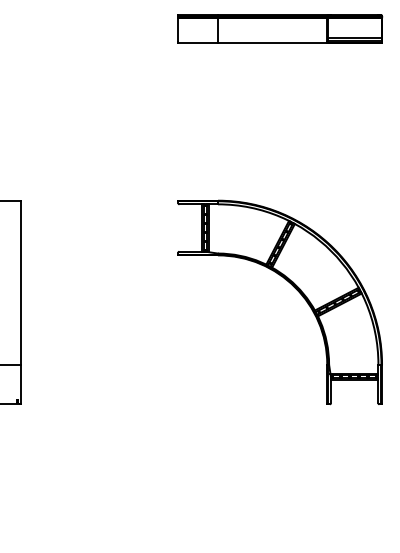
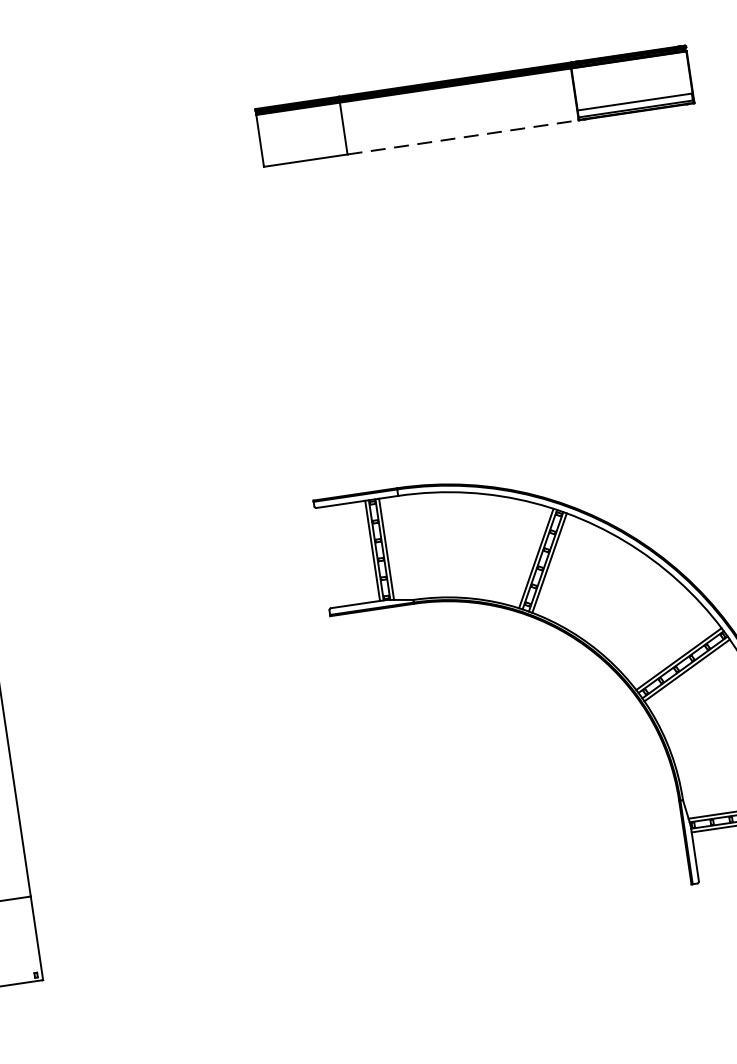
line: (272, 42) -> (462, 136), solid -> dashed

